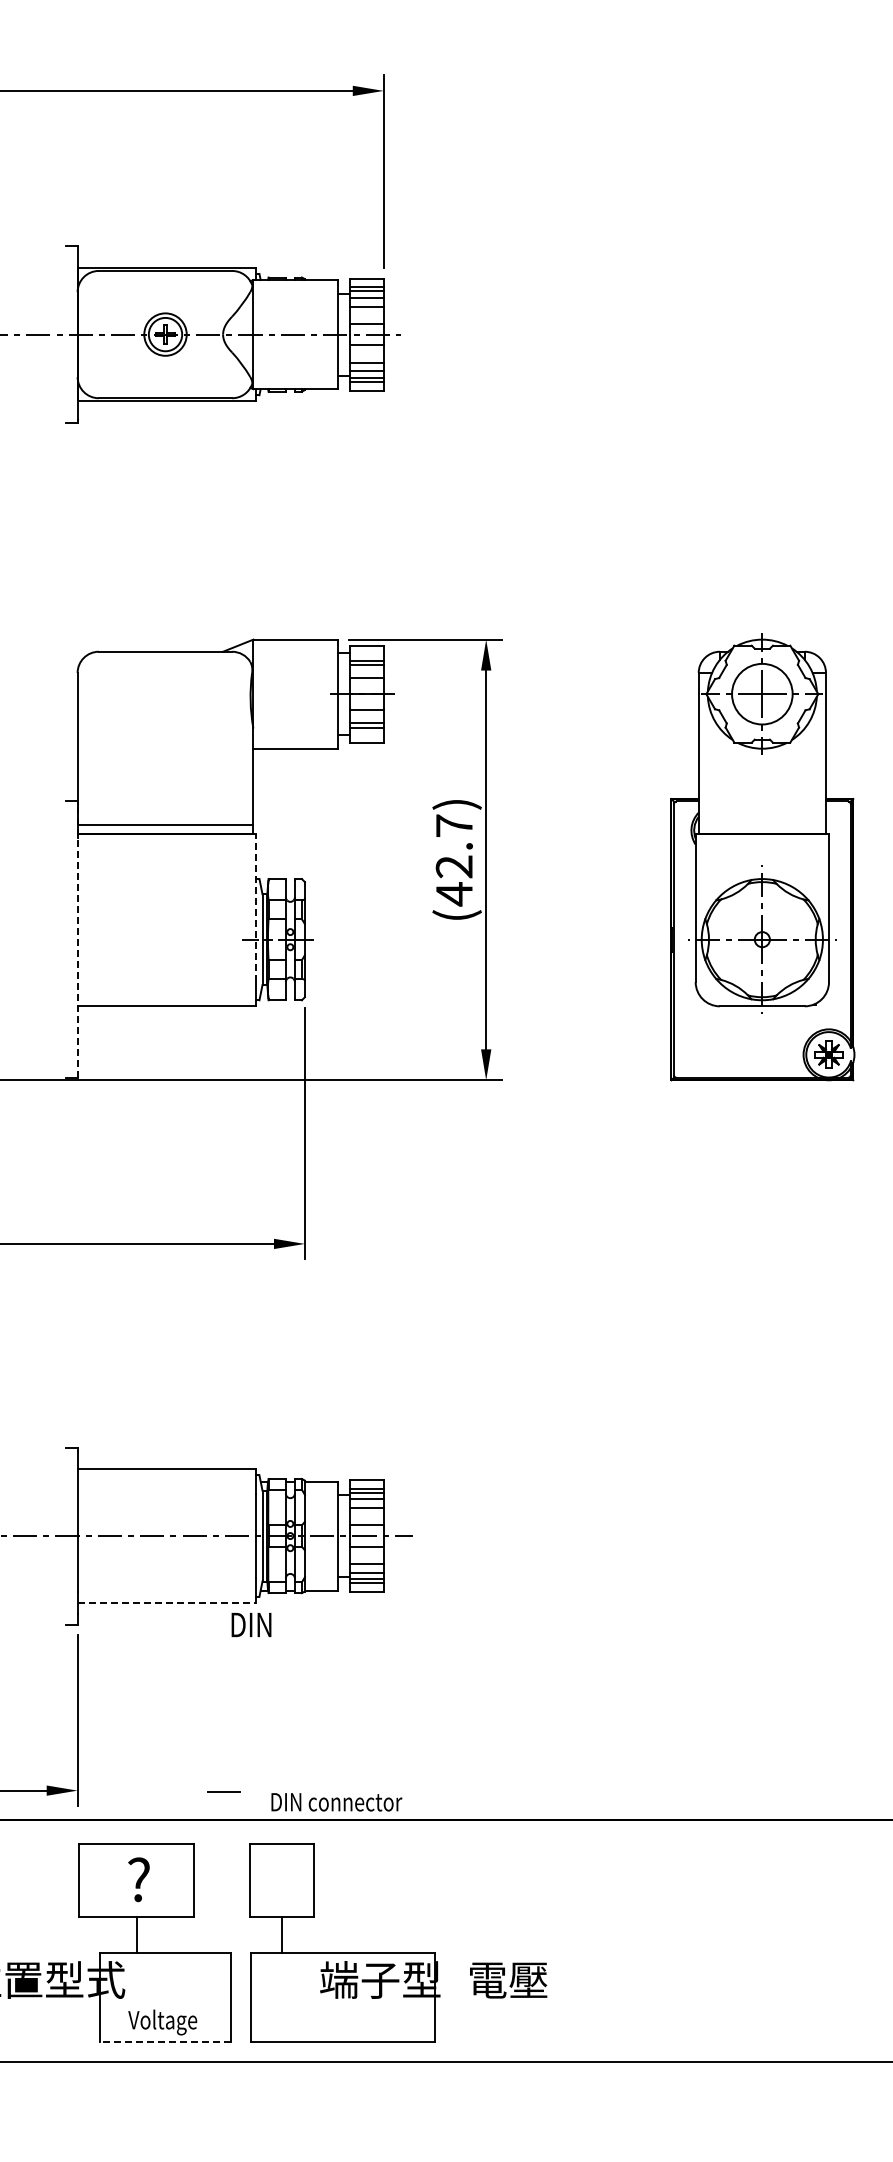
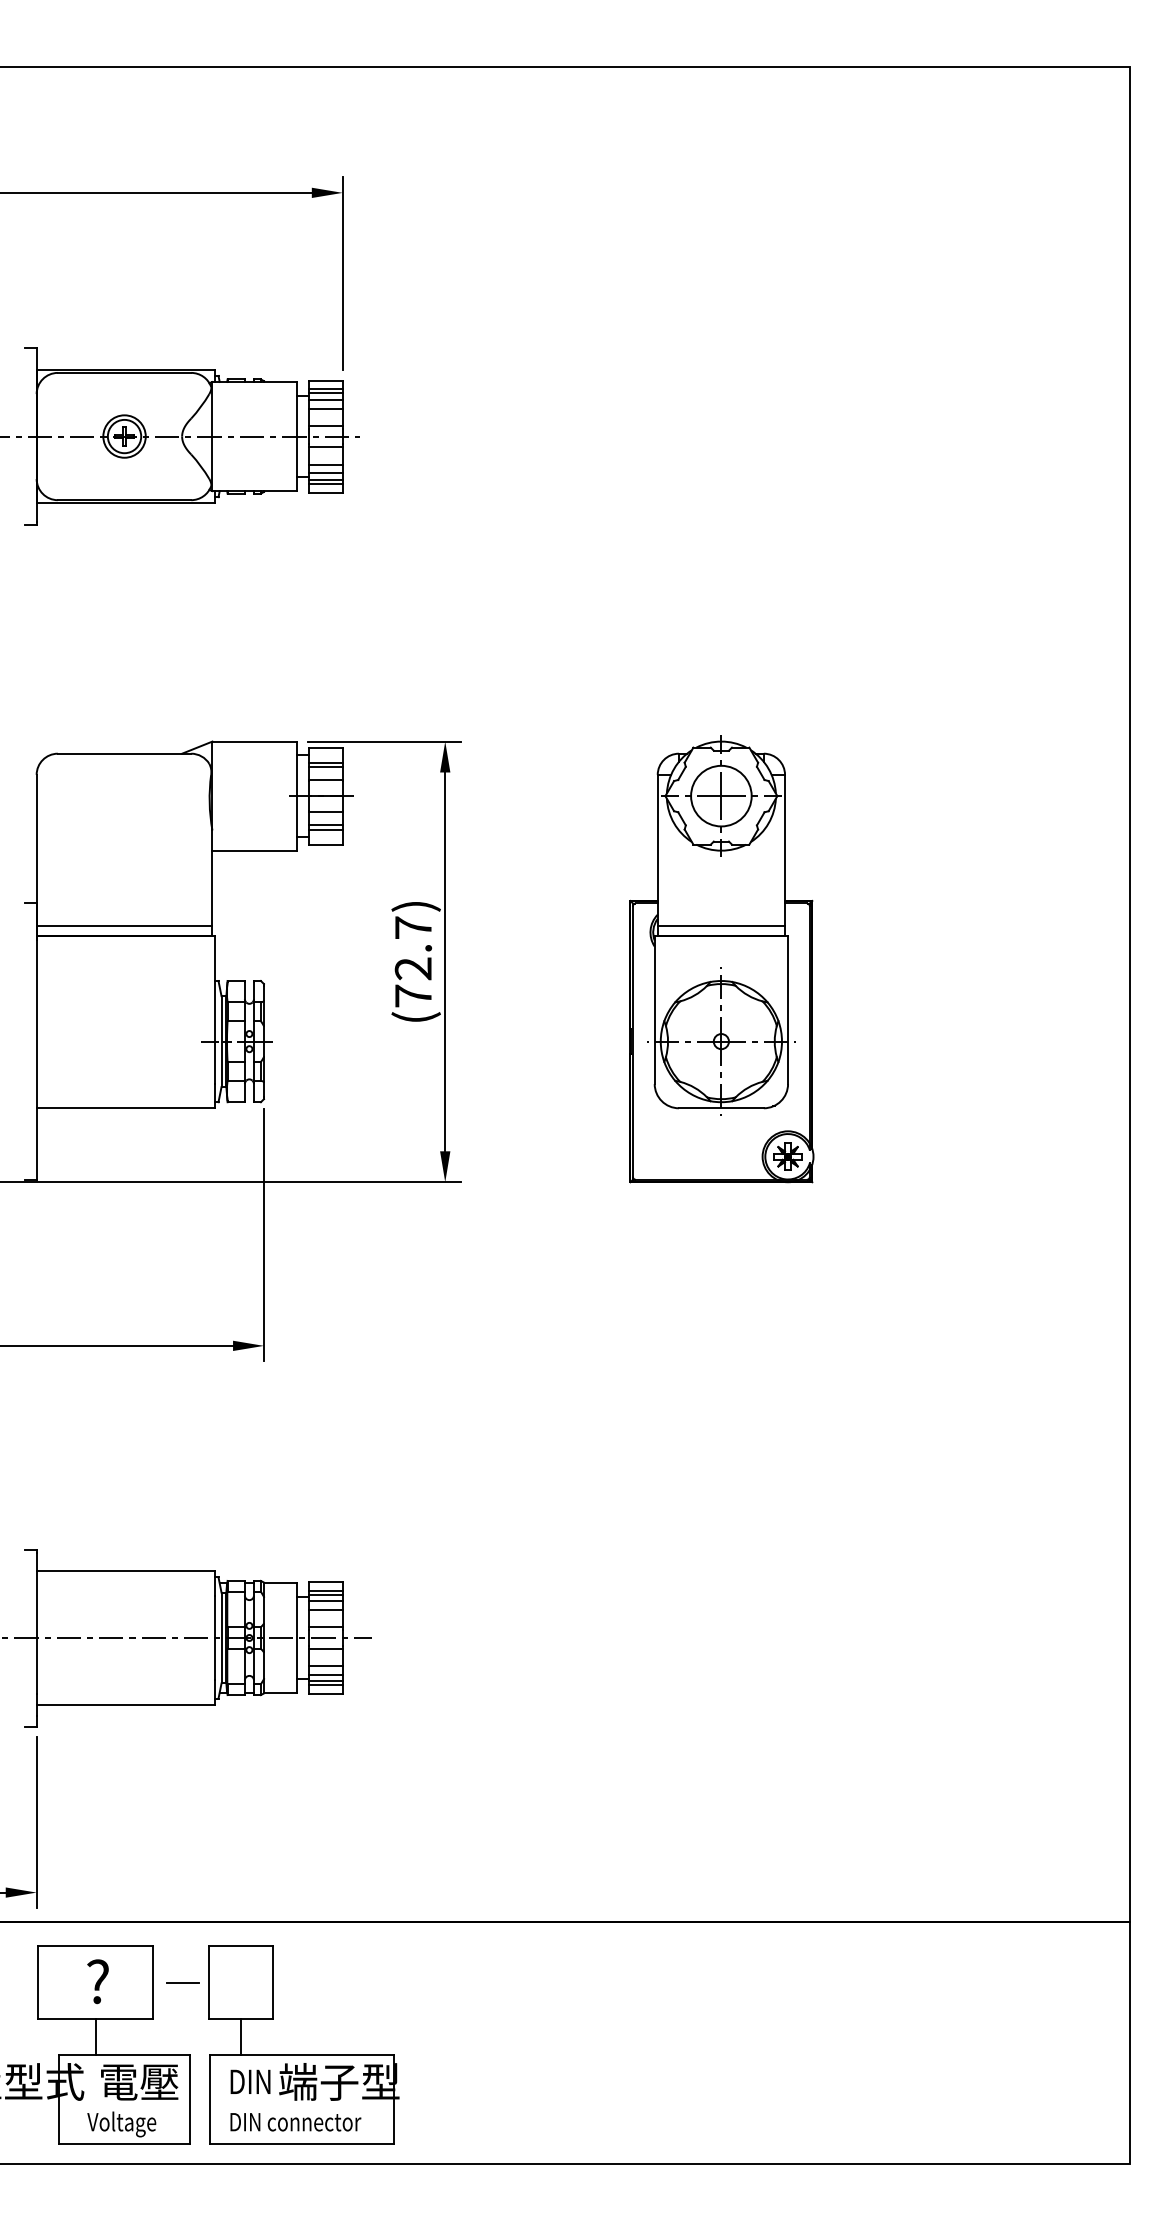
line: (762, 824) -> (721, 926), added
text: (454, 894) -> (413, 996), (42.7) -> (72.7)
line: (256, 907) -> (215, 1009), dashed -> solid
line: (77, 941) -> (36, 1043), dashed -> solid
line: (167, 1602) -> (126, 1704), dashed -> solid
text: (251, 1624) -> (250, 2081), moved
line: (223, 1791) -> (182, 1982), moved
text: (336, 1802) -> (295, 2122), moved
text: (508, 1980) -> (139, 2082), moved
line: (165, 2041) -> (124, 2143), dashed -> solid

